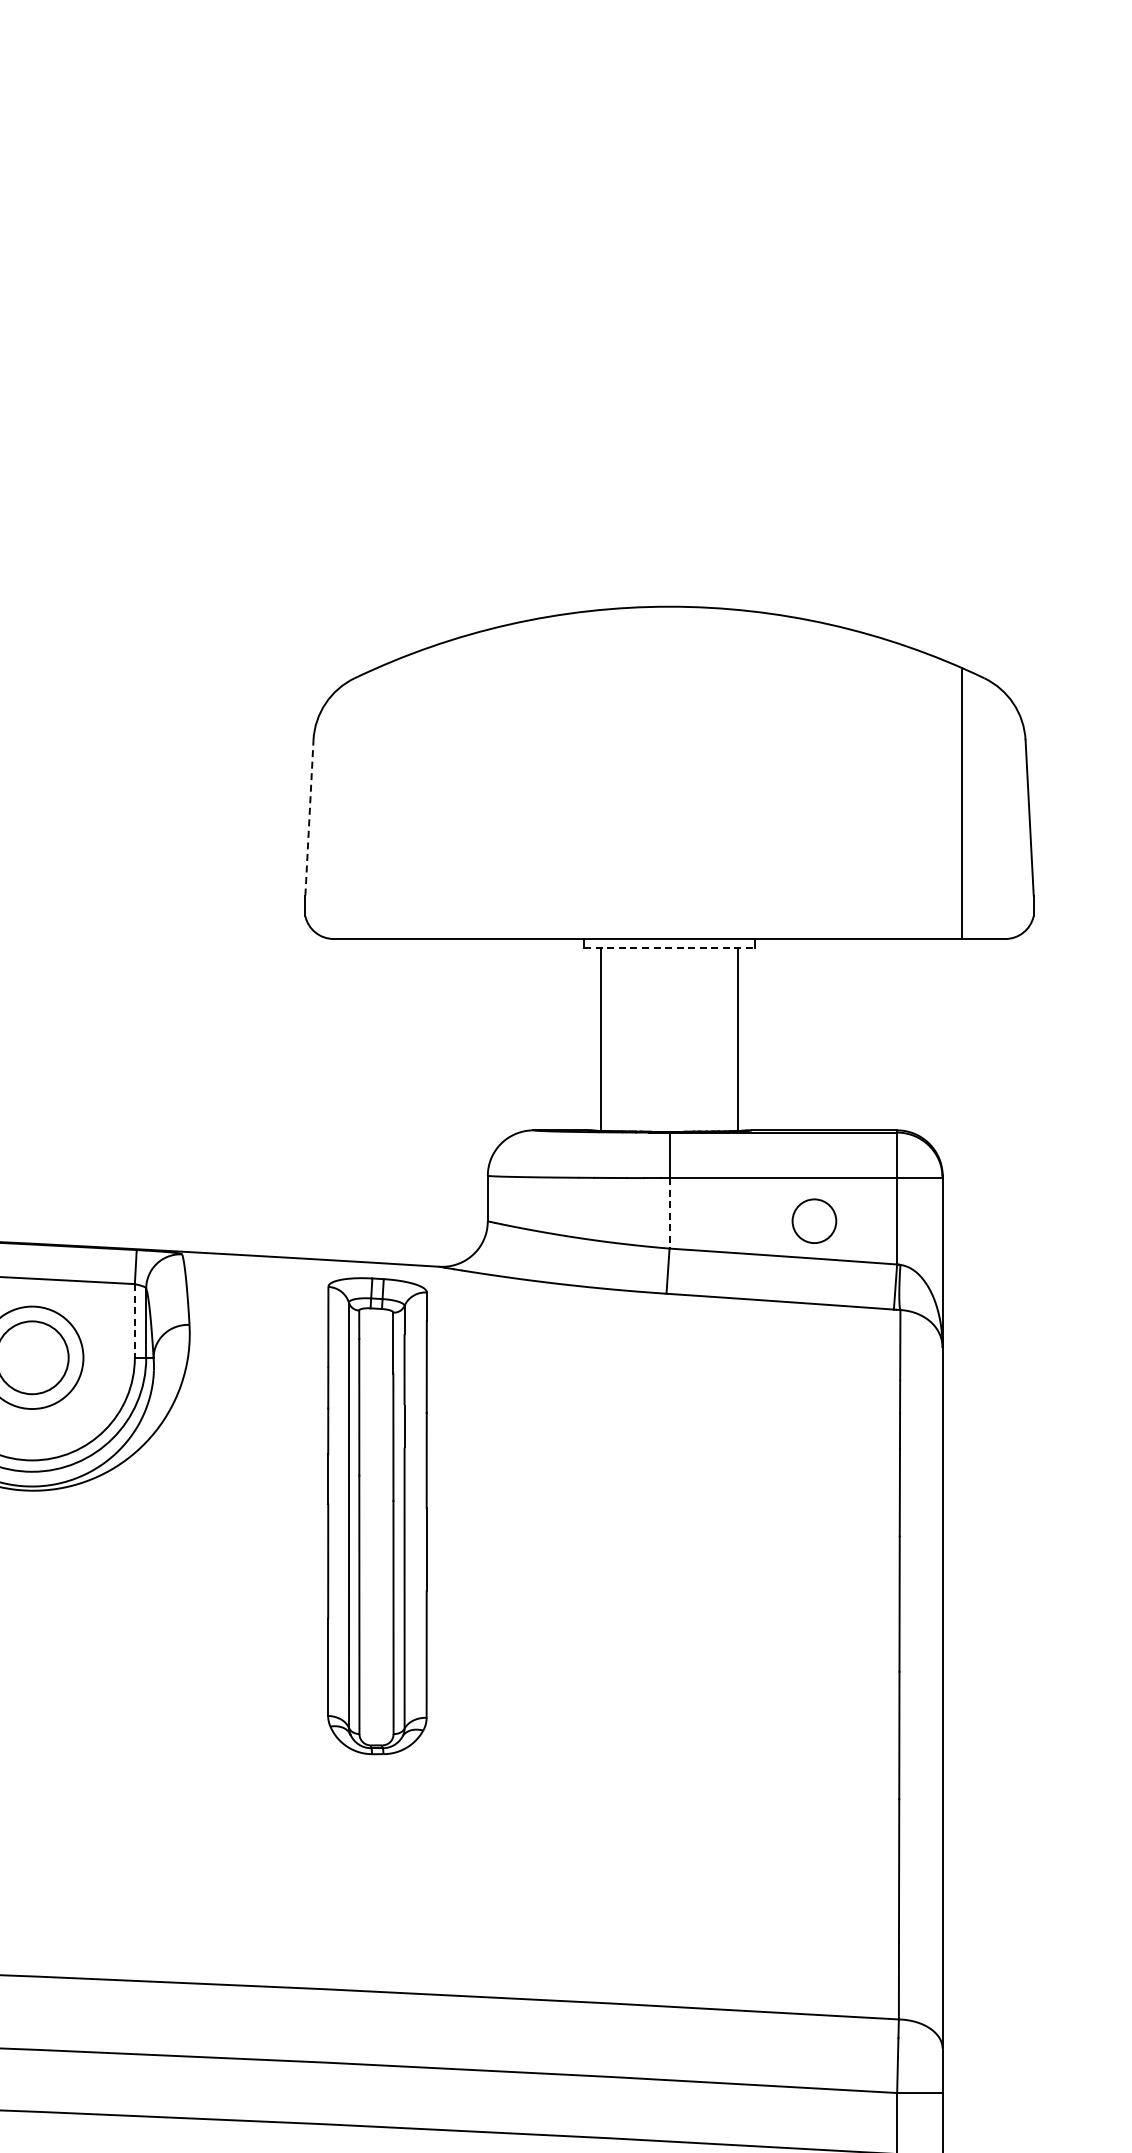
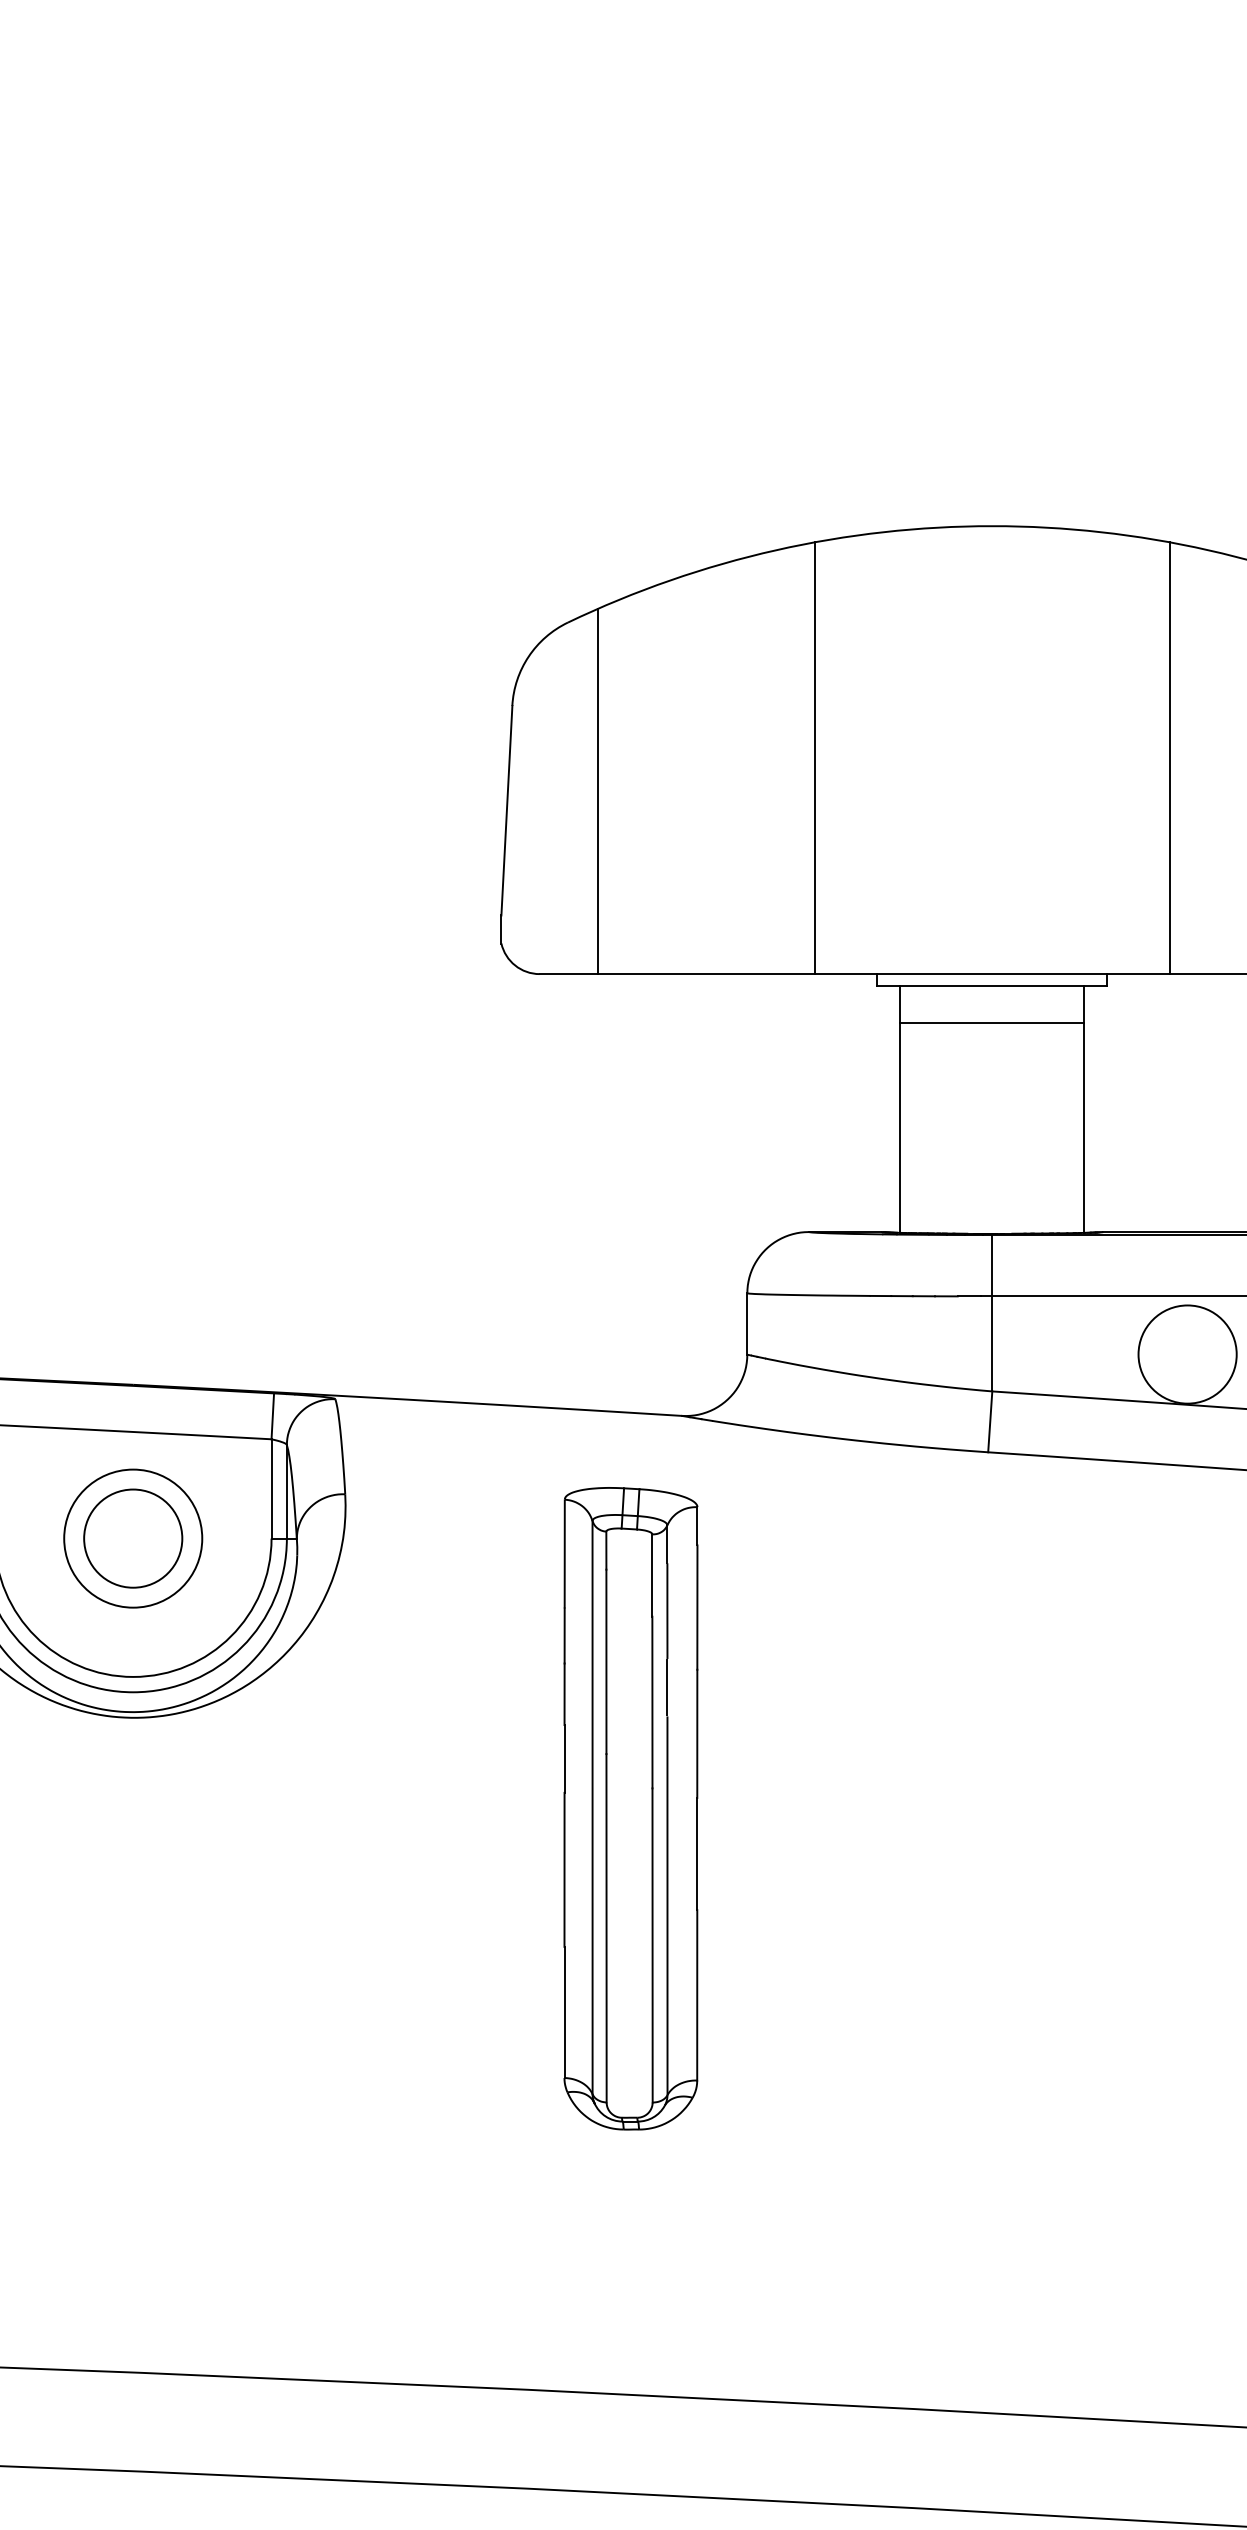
line: (537, 778) -> (814, 757), added
line: (801, 778) -> (1170, 757), added
line: (377, 803) -> (598, 791), added
line: (309, 817) -> (506, 810), dashed -> solid
line: (670, 948) -> (993, 986), dashed -> solid
line: (669, 975) -> (992, 1023), added
line: (669, 1213) -> (992, 1344), dashed -> solid
circle: (814, 1220) -> (1187, 1353), size x1.67
line: (134, 1320) -> (271, 1488), dashed -> solid
part: (377, 1516) -> (630, 1809), moved

